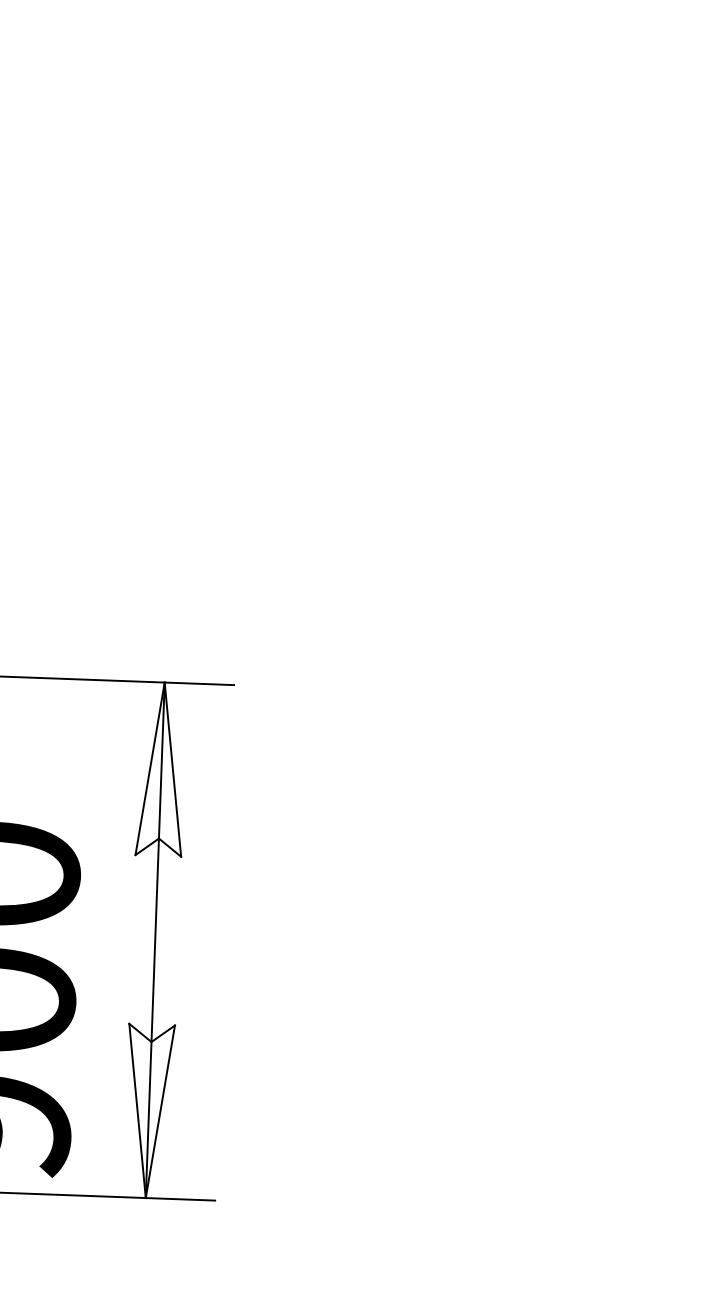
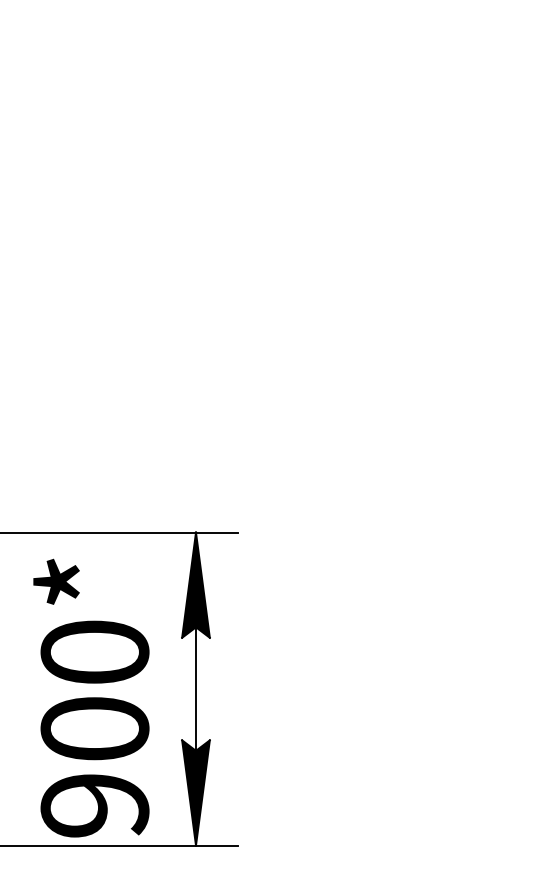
fill: (160, 768) -> (195, 584), added
fill: (148, 1110) -> (195, 792), added

